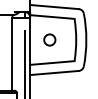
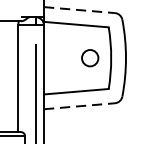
line: (54, 7) -> (79, 10), solid -> dashed
circle: (49, 39) -> (89, 57), moved
line: (54, 72) -> (79, 105), solid -> dashed

